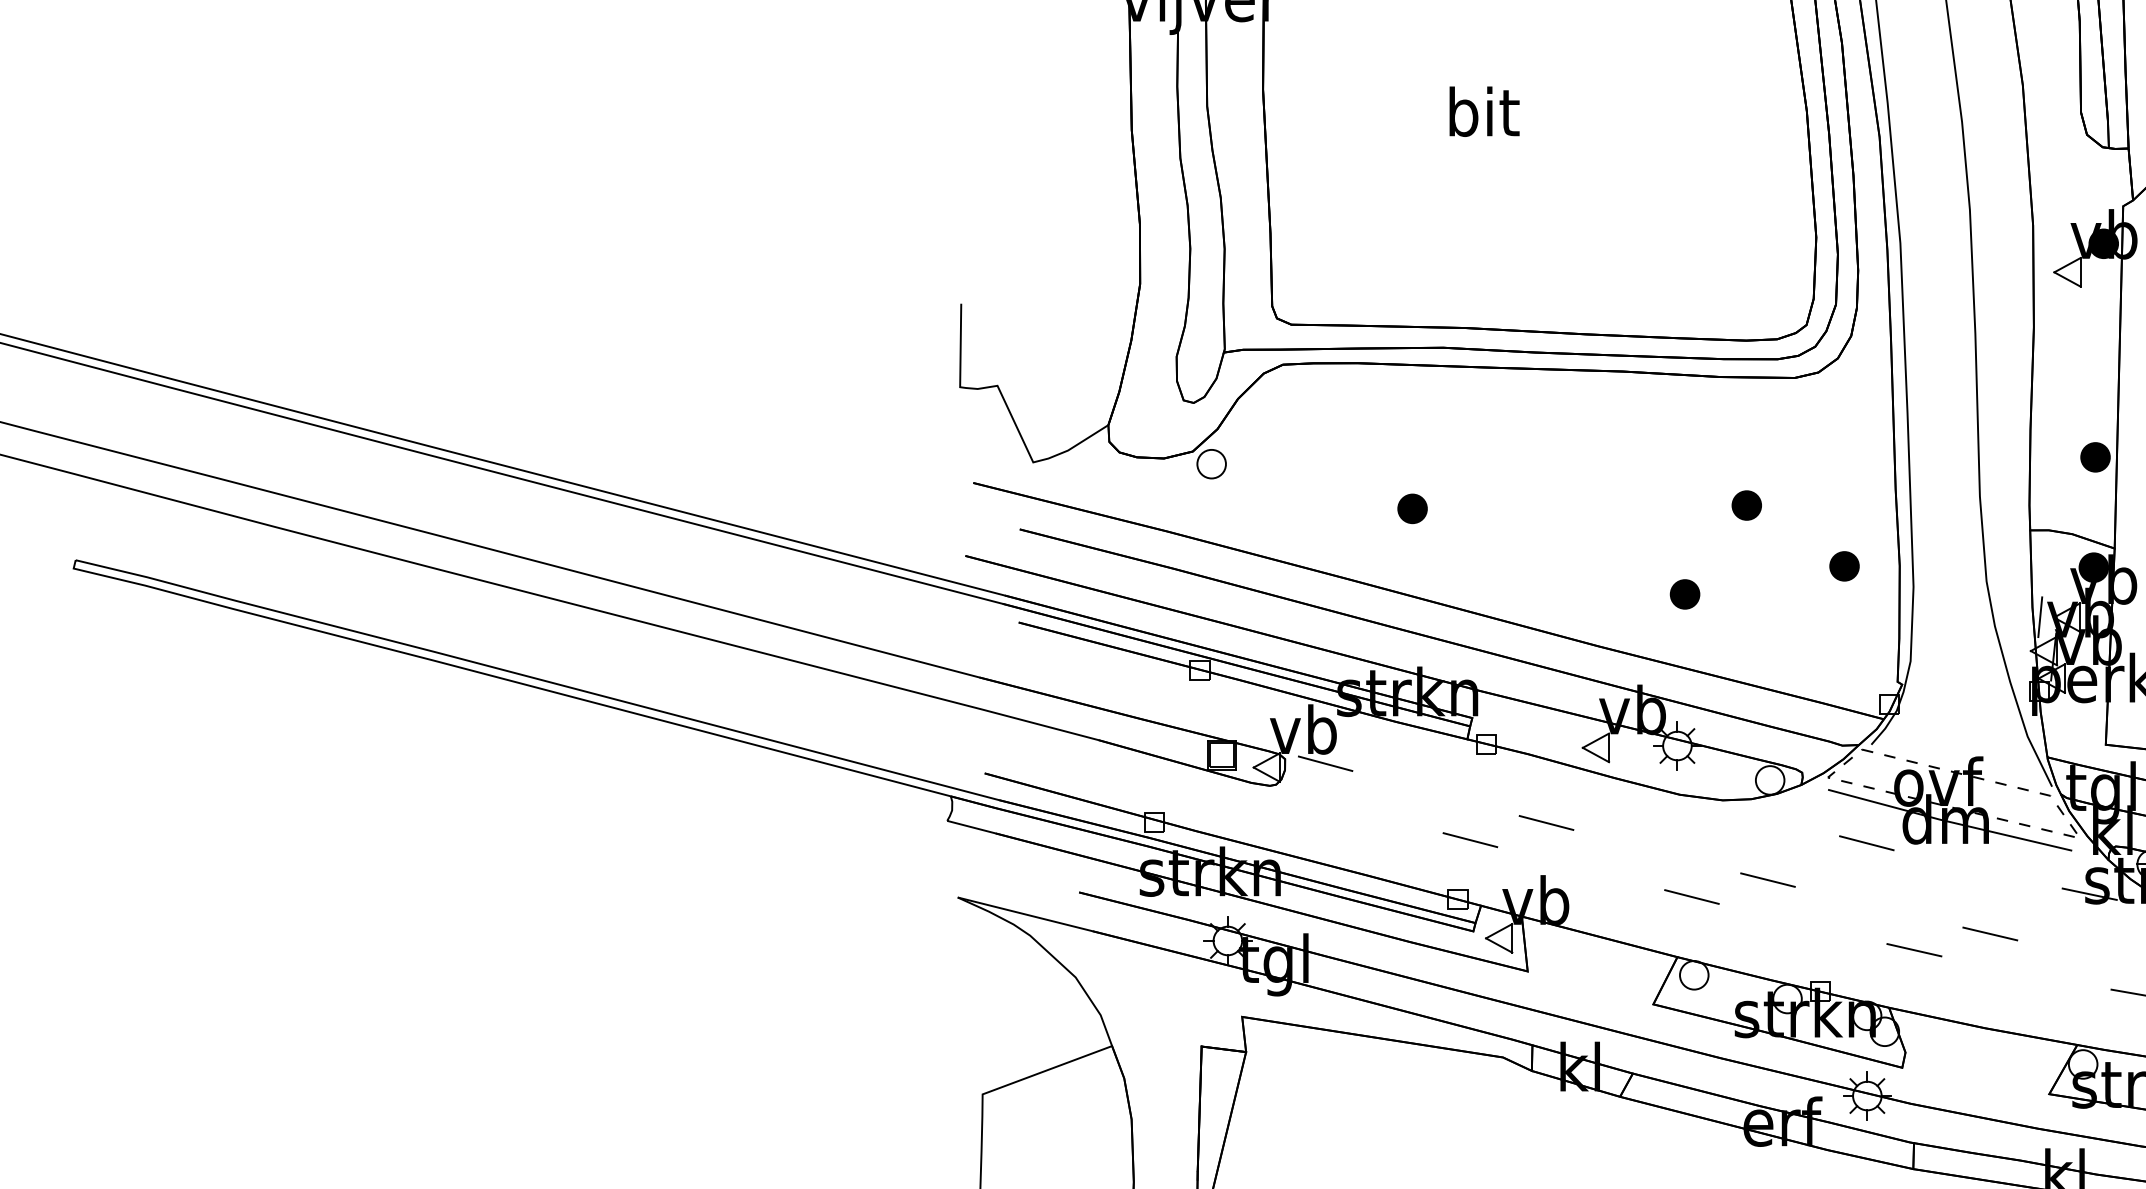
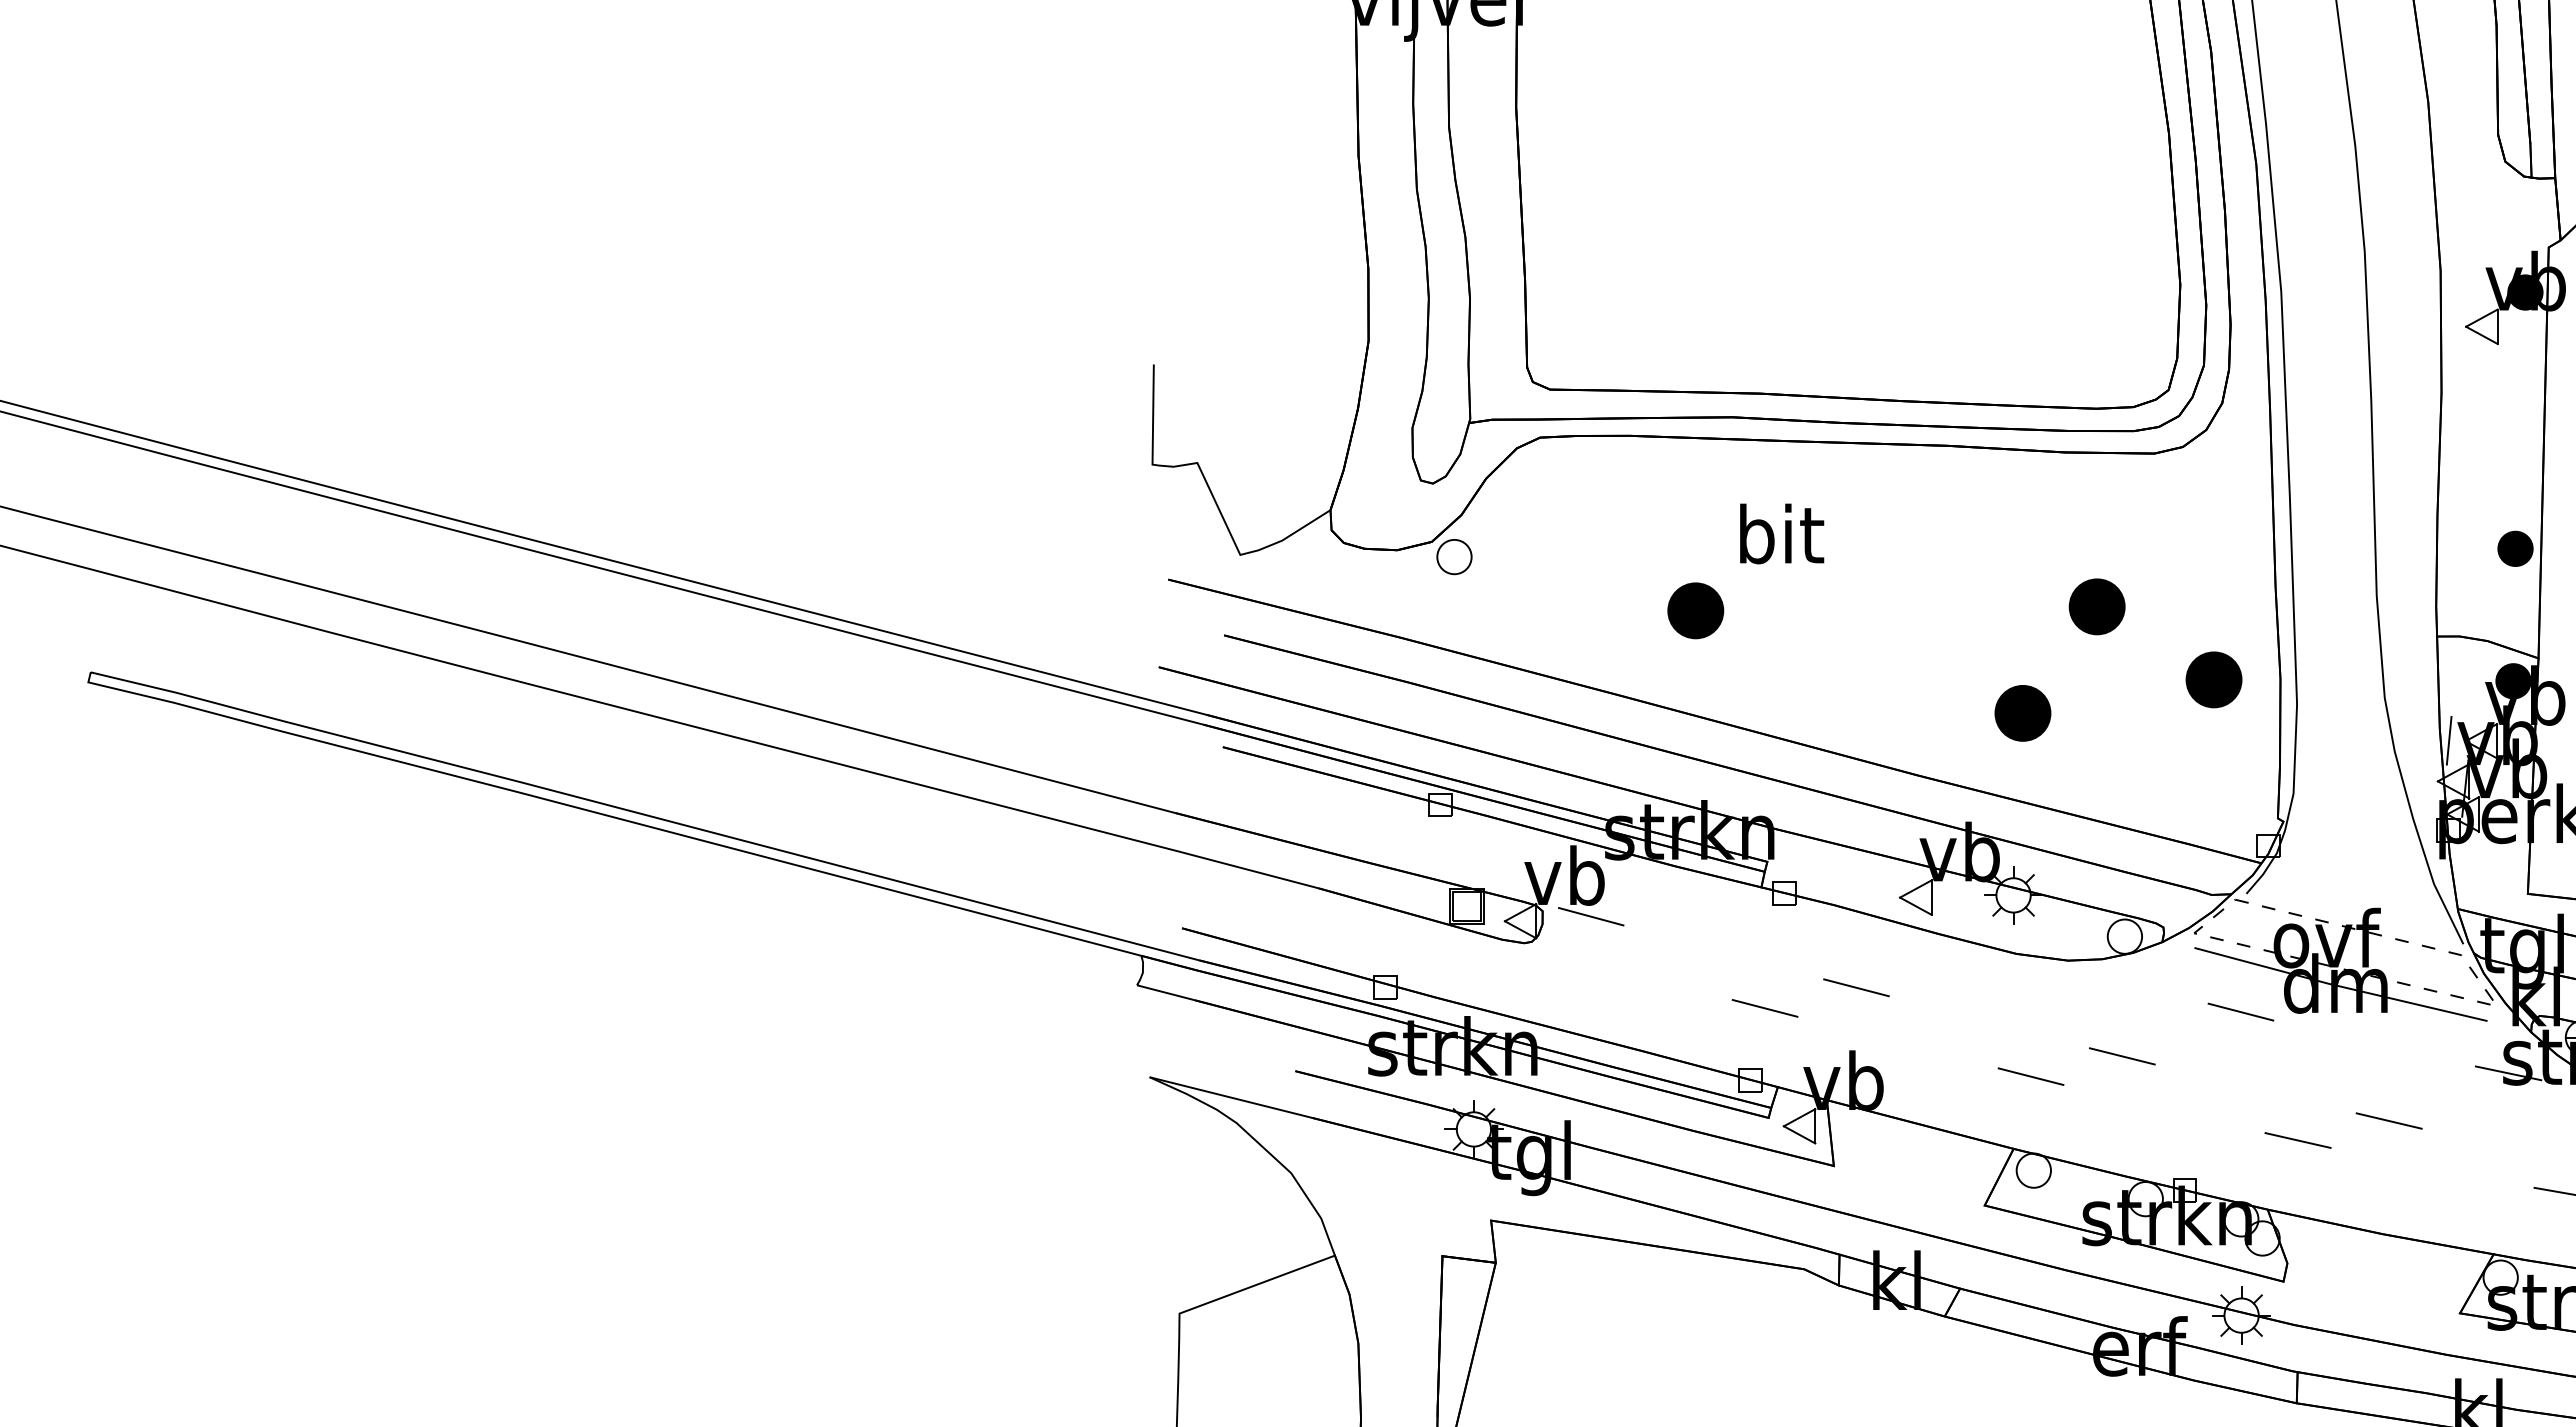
text: (1484, 111) -> (1782, 533), moved
part: (1746, 505) -> (2096, 606), size x1.6
part: (1412, 508) -> (1695, 610), size x1.6
part: (1844, 566) -> (2214, 679), size x1.6
part: (1684, 594) -> (2022, 713), size x1.6

